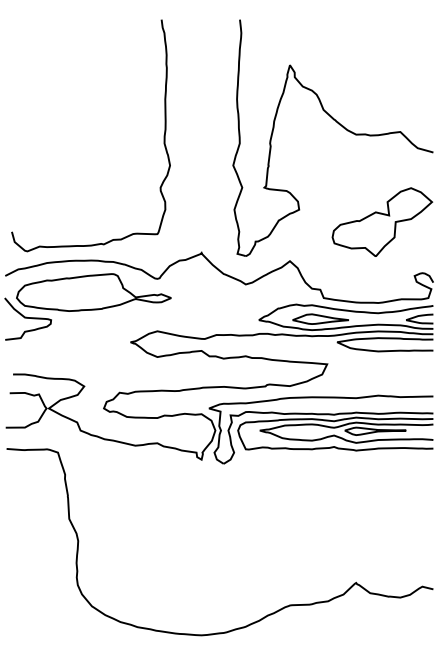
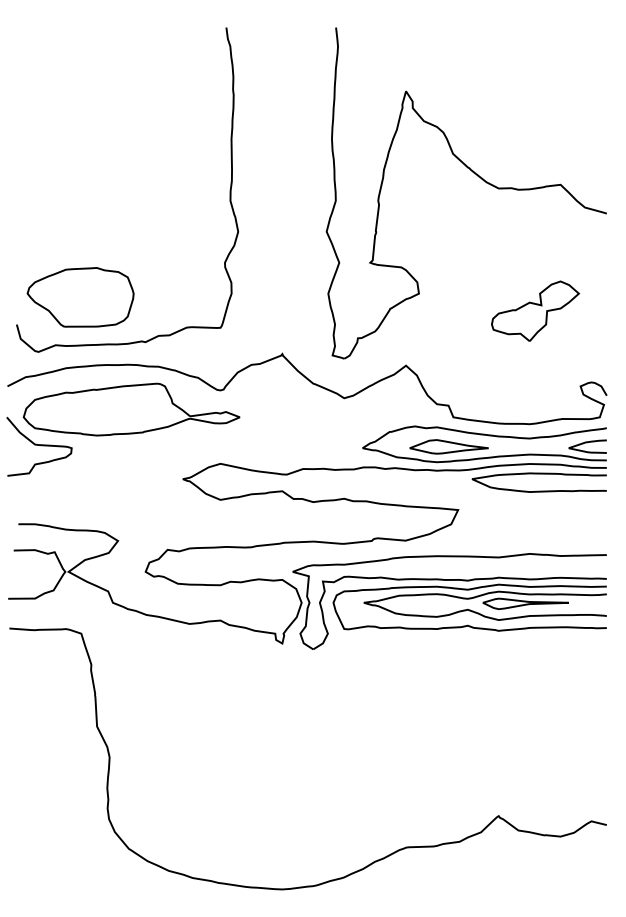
part: (57, 212) -> (80, 297), added
part: (382, 222) -> (535, 311), size x0.62

